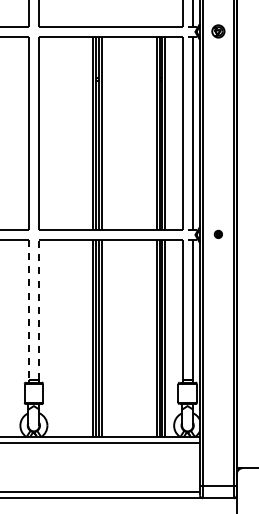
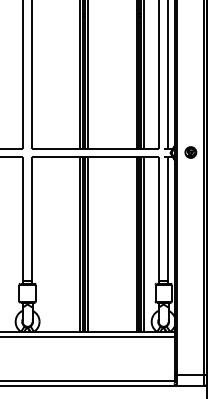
part: (218, 234) -> (190, 152), size x1.67
line: (28, 309) -> (22, 218), dashed -> solid
line: (38, 309) -> (31, 218), dashed -> solid

